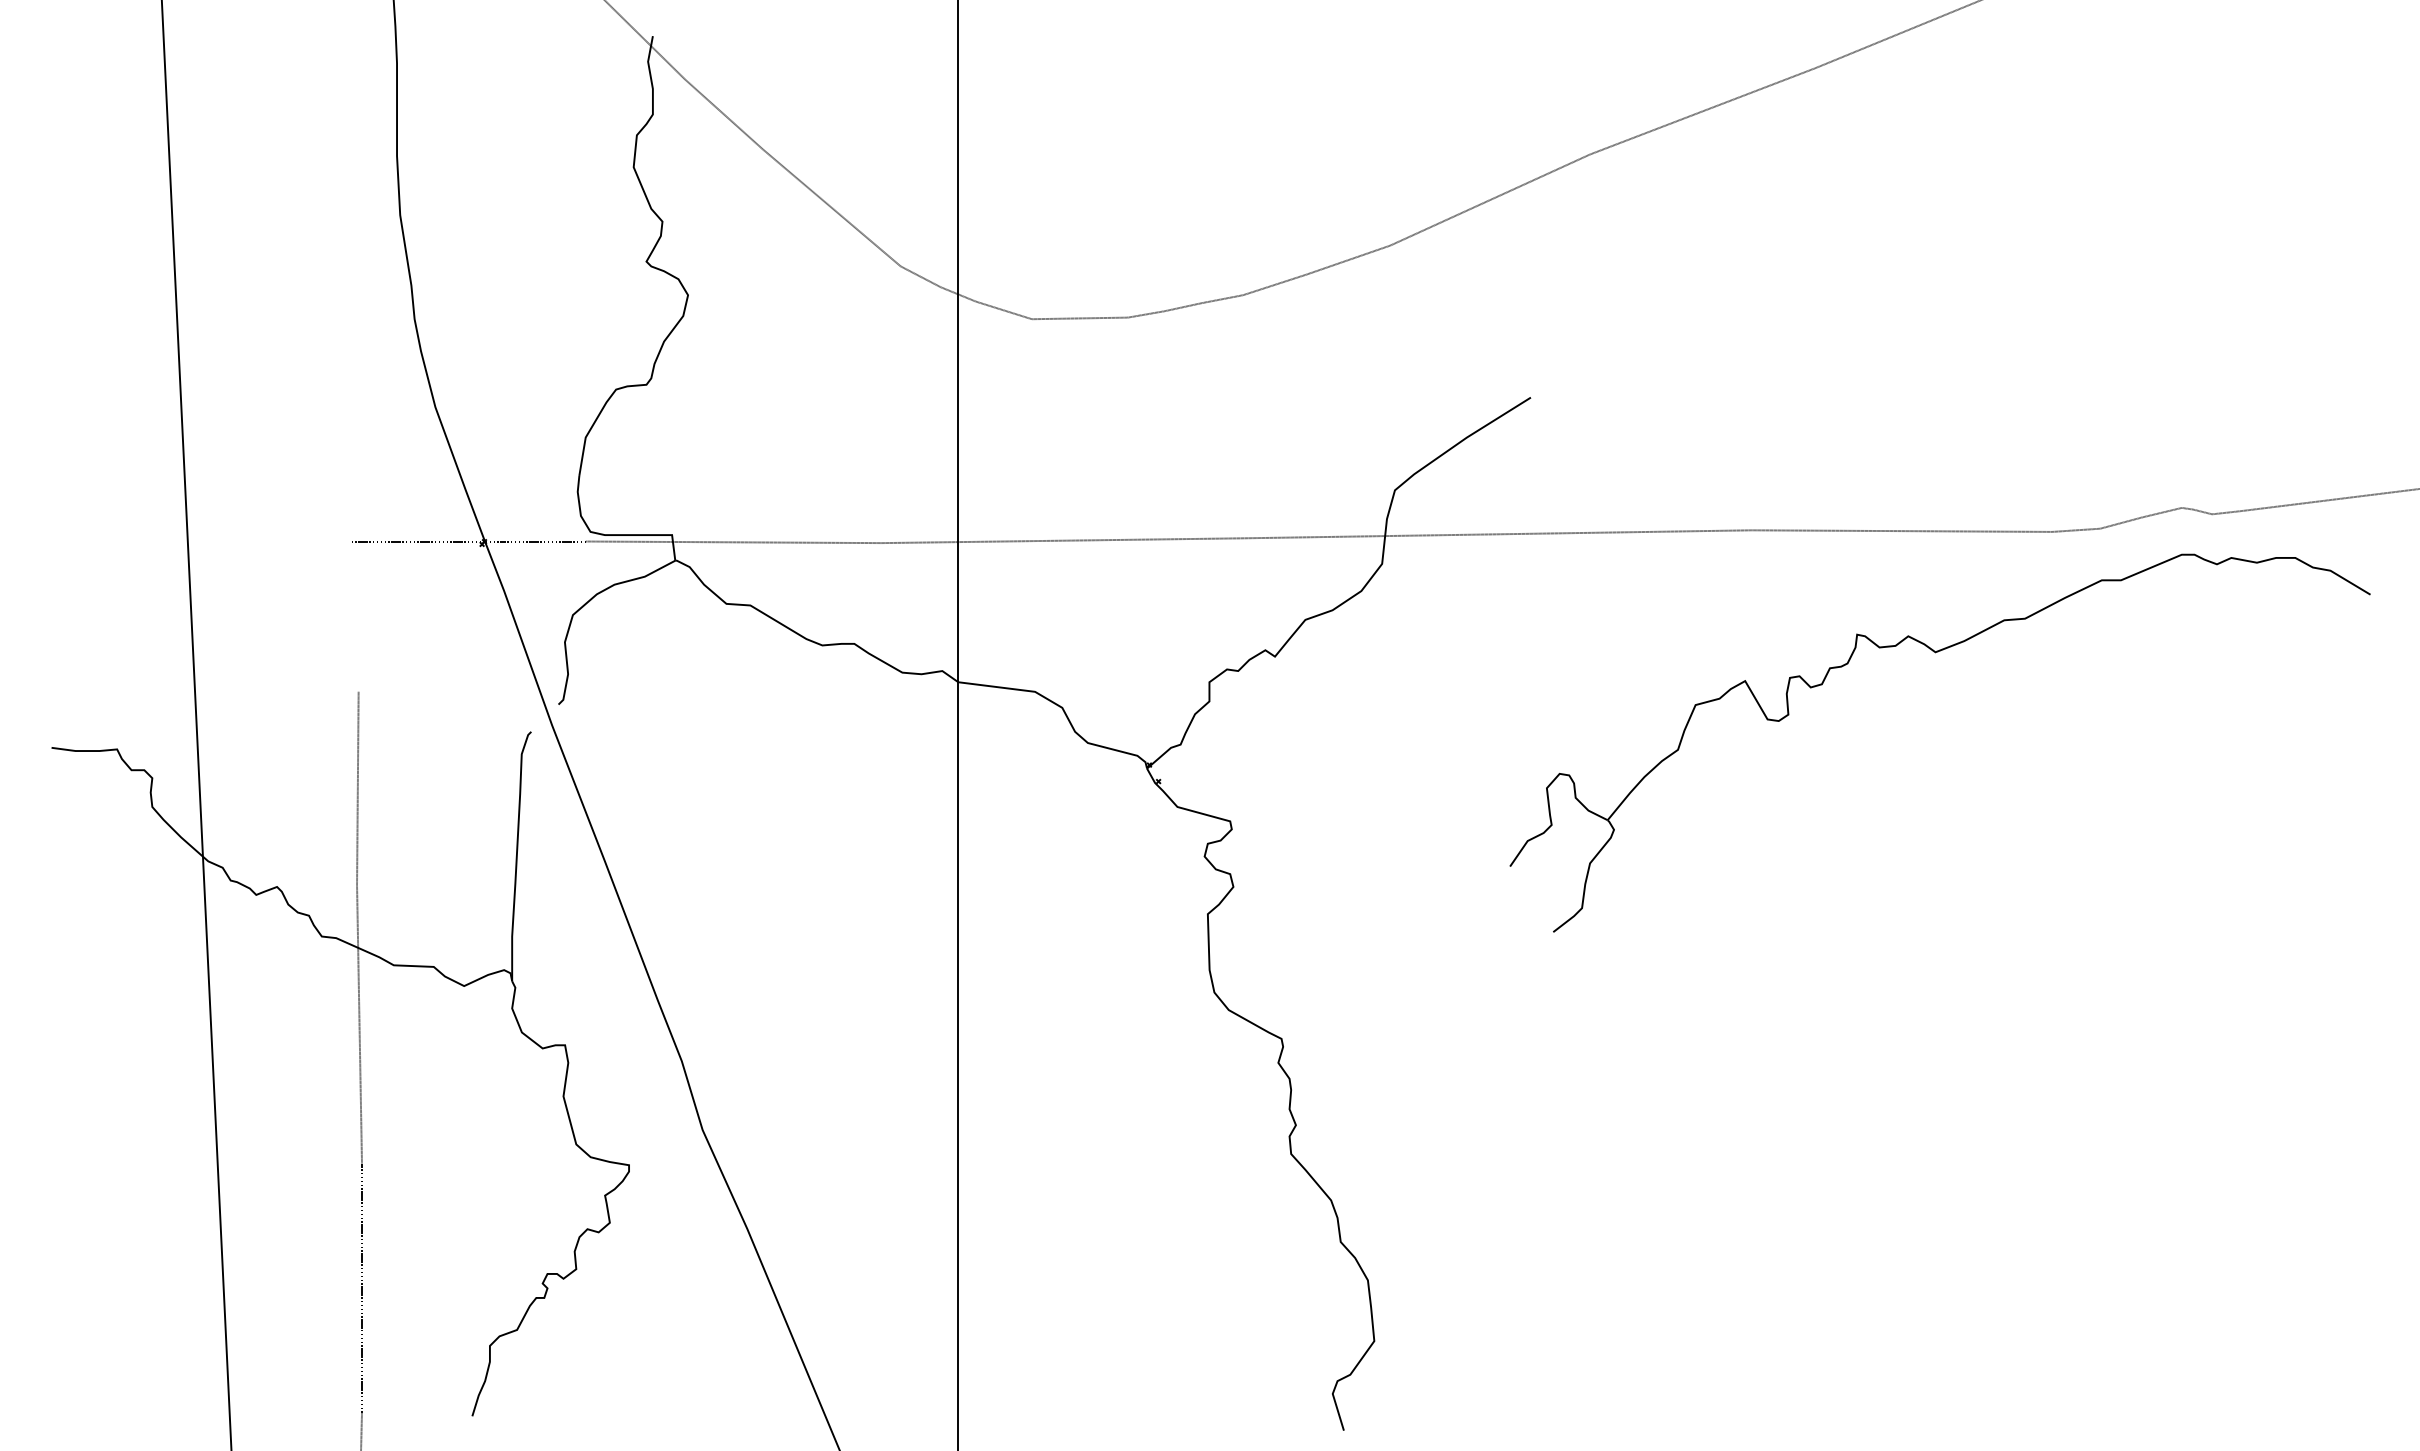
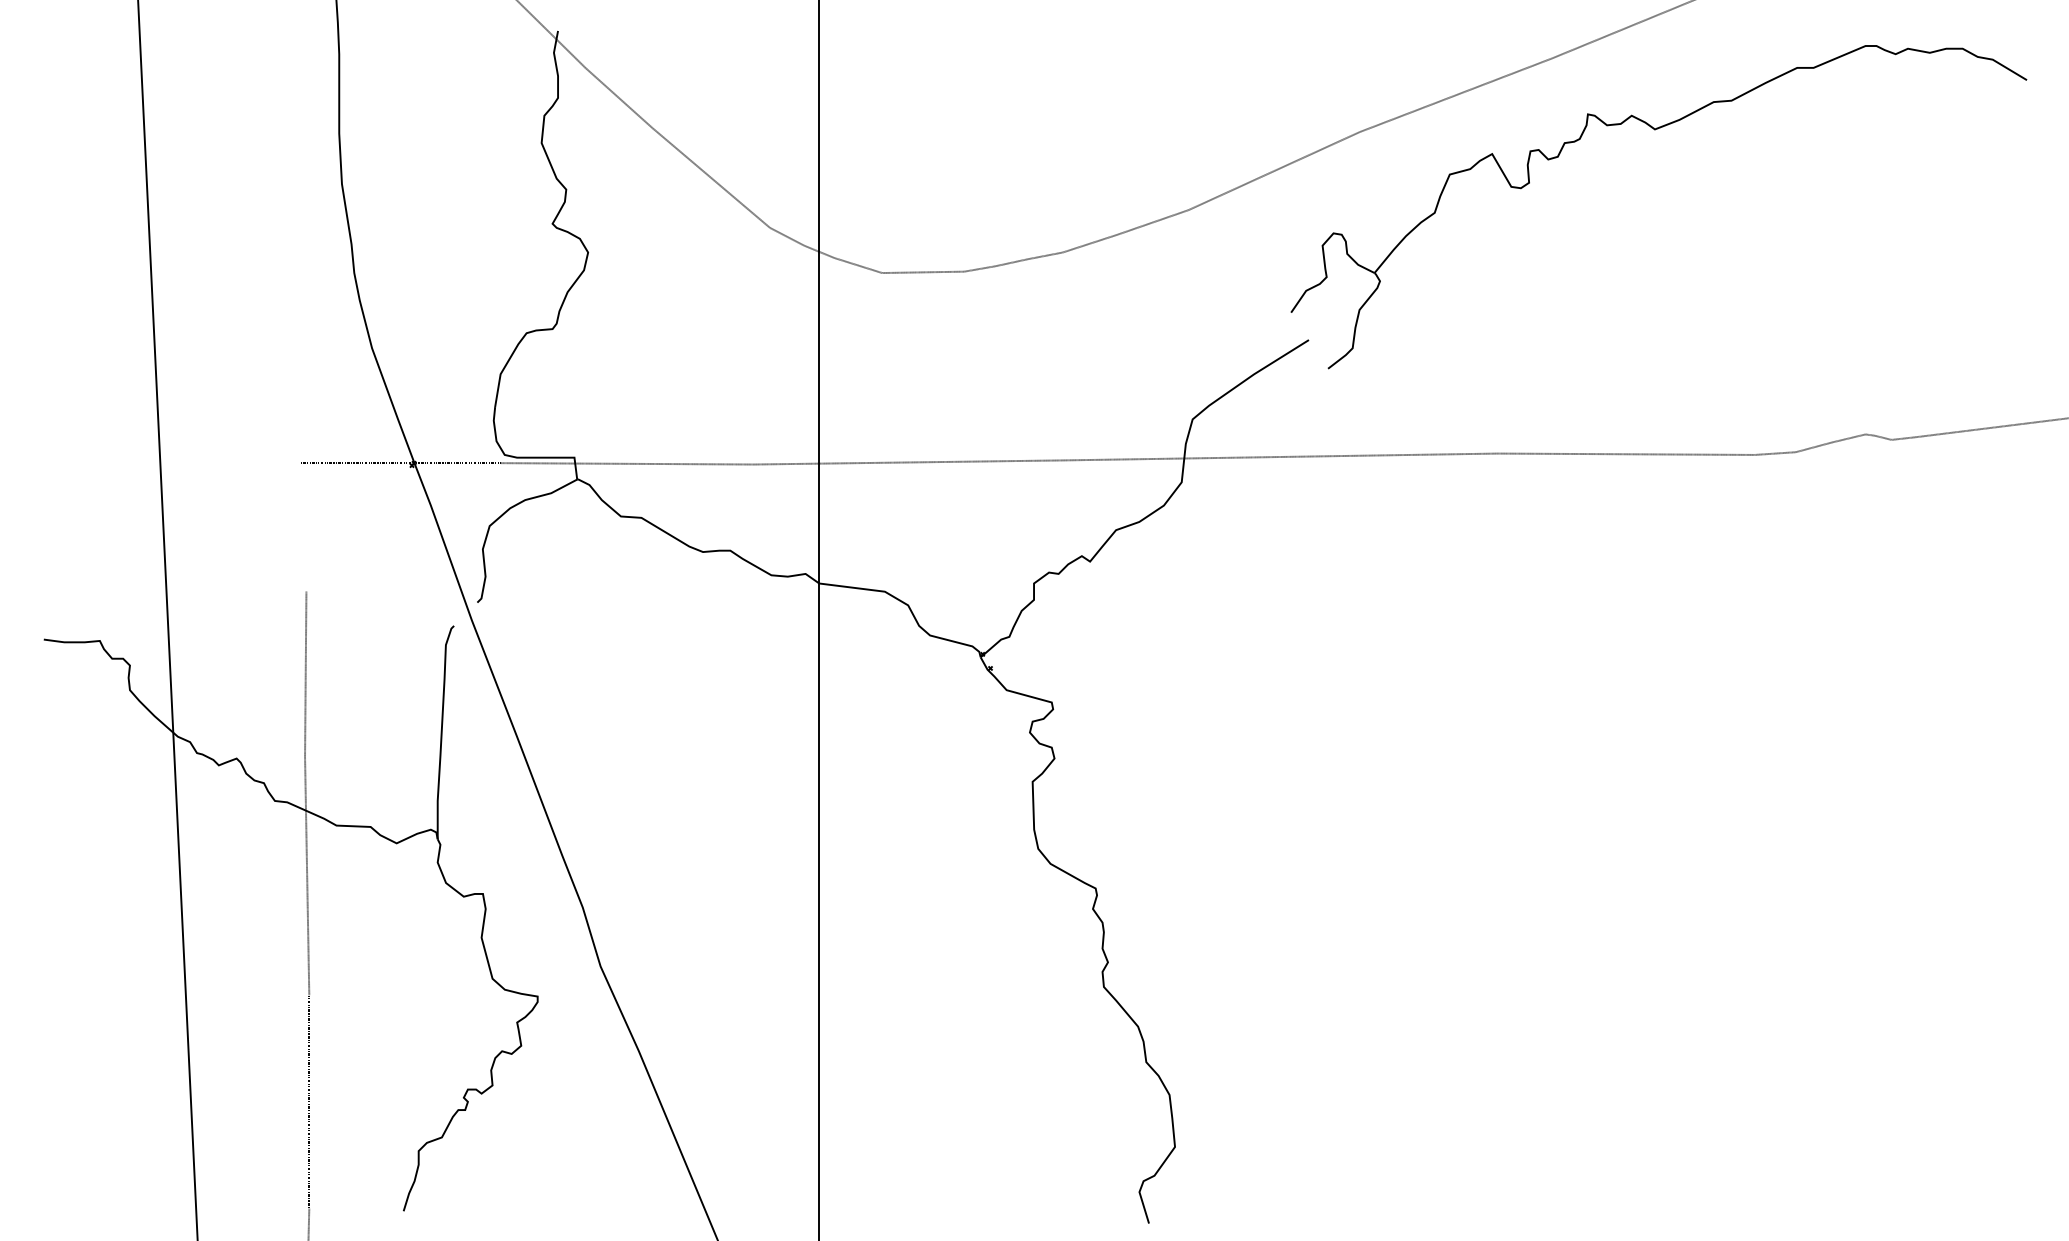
part: (1935, 653) -> (1654, 130), moved

